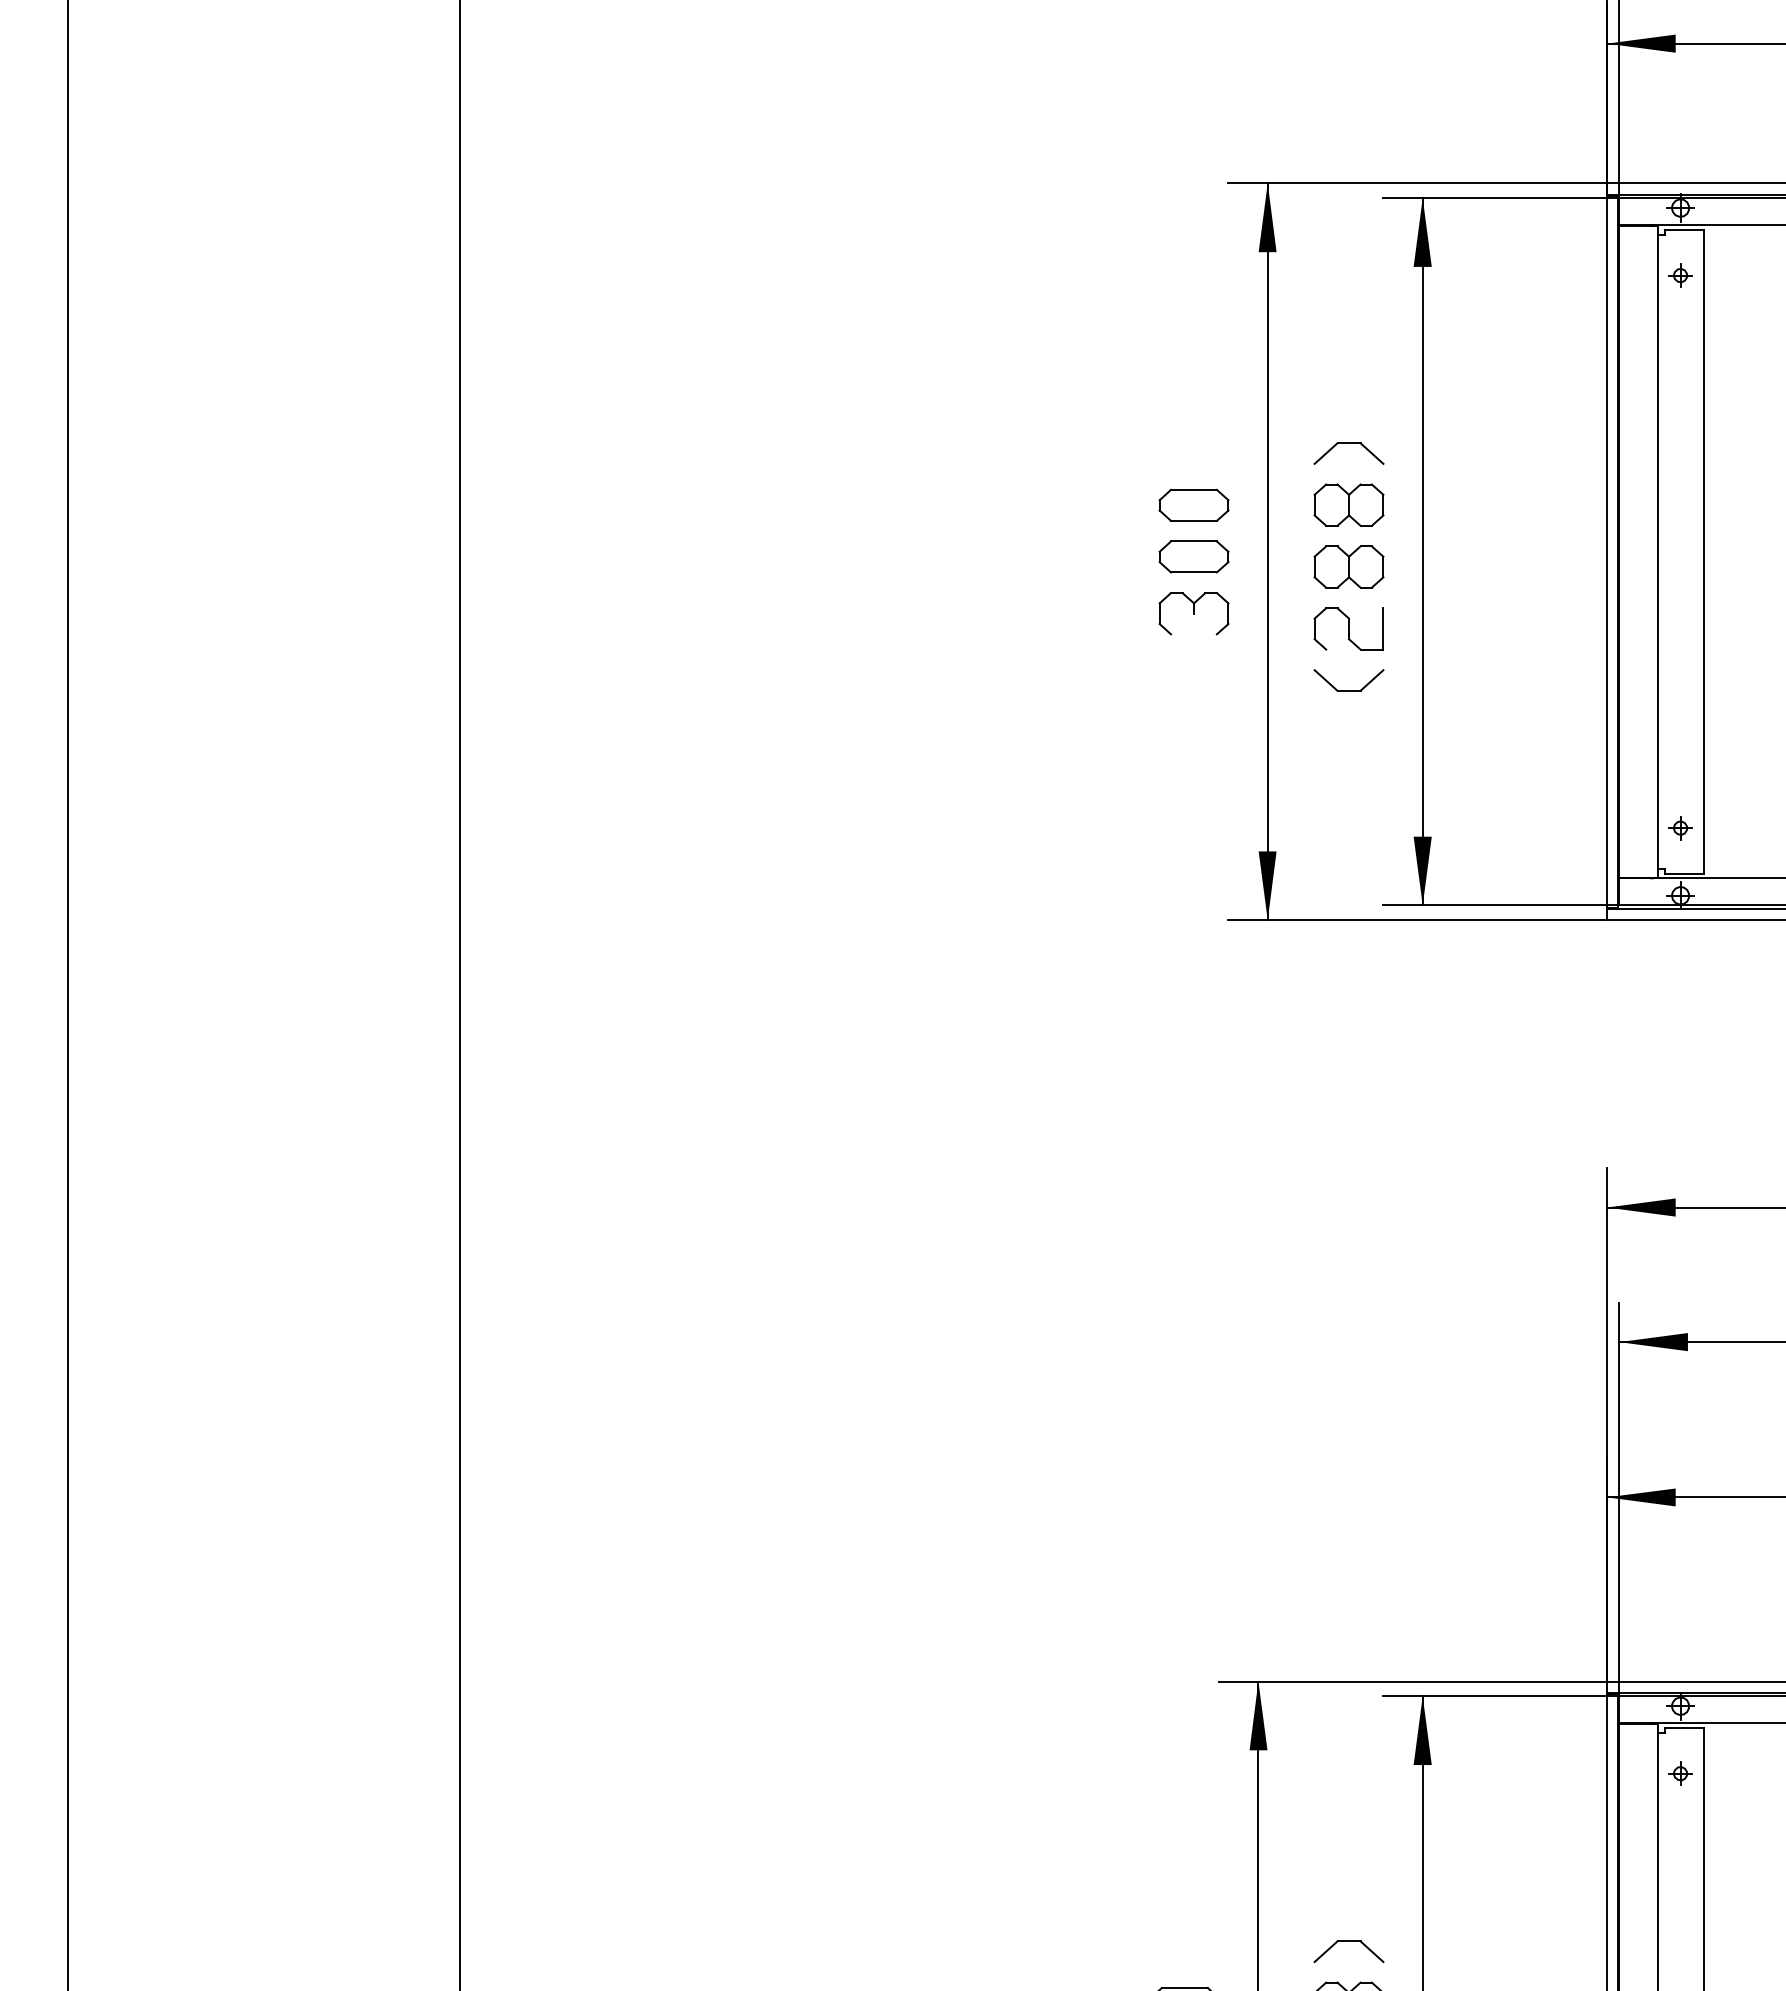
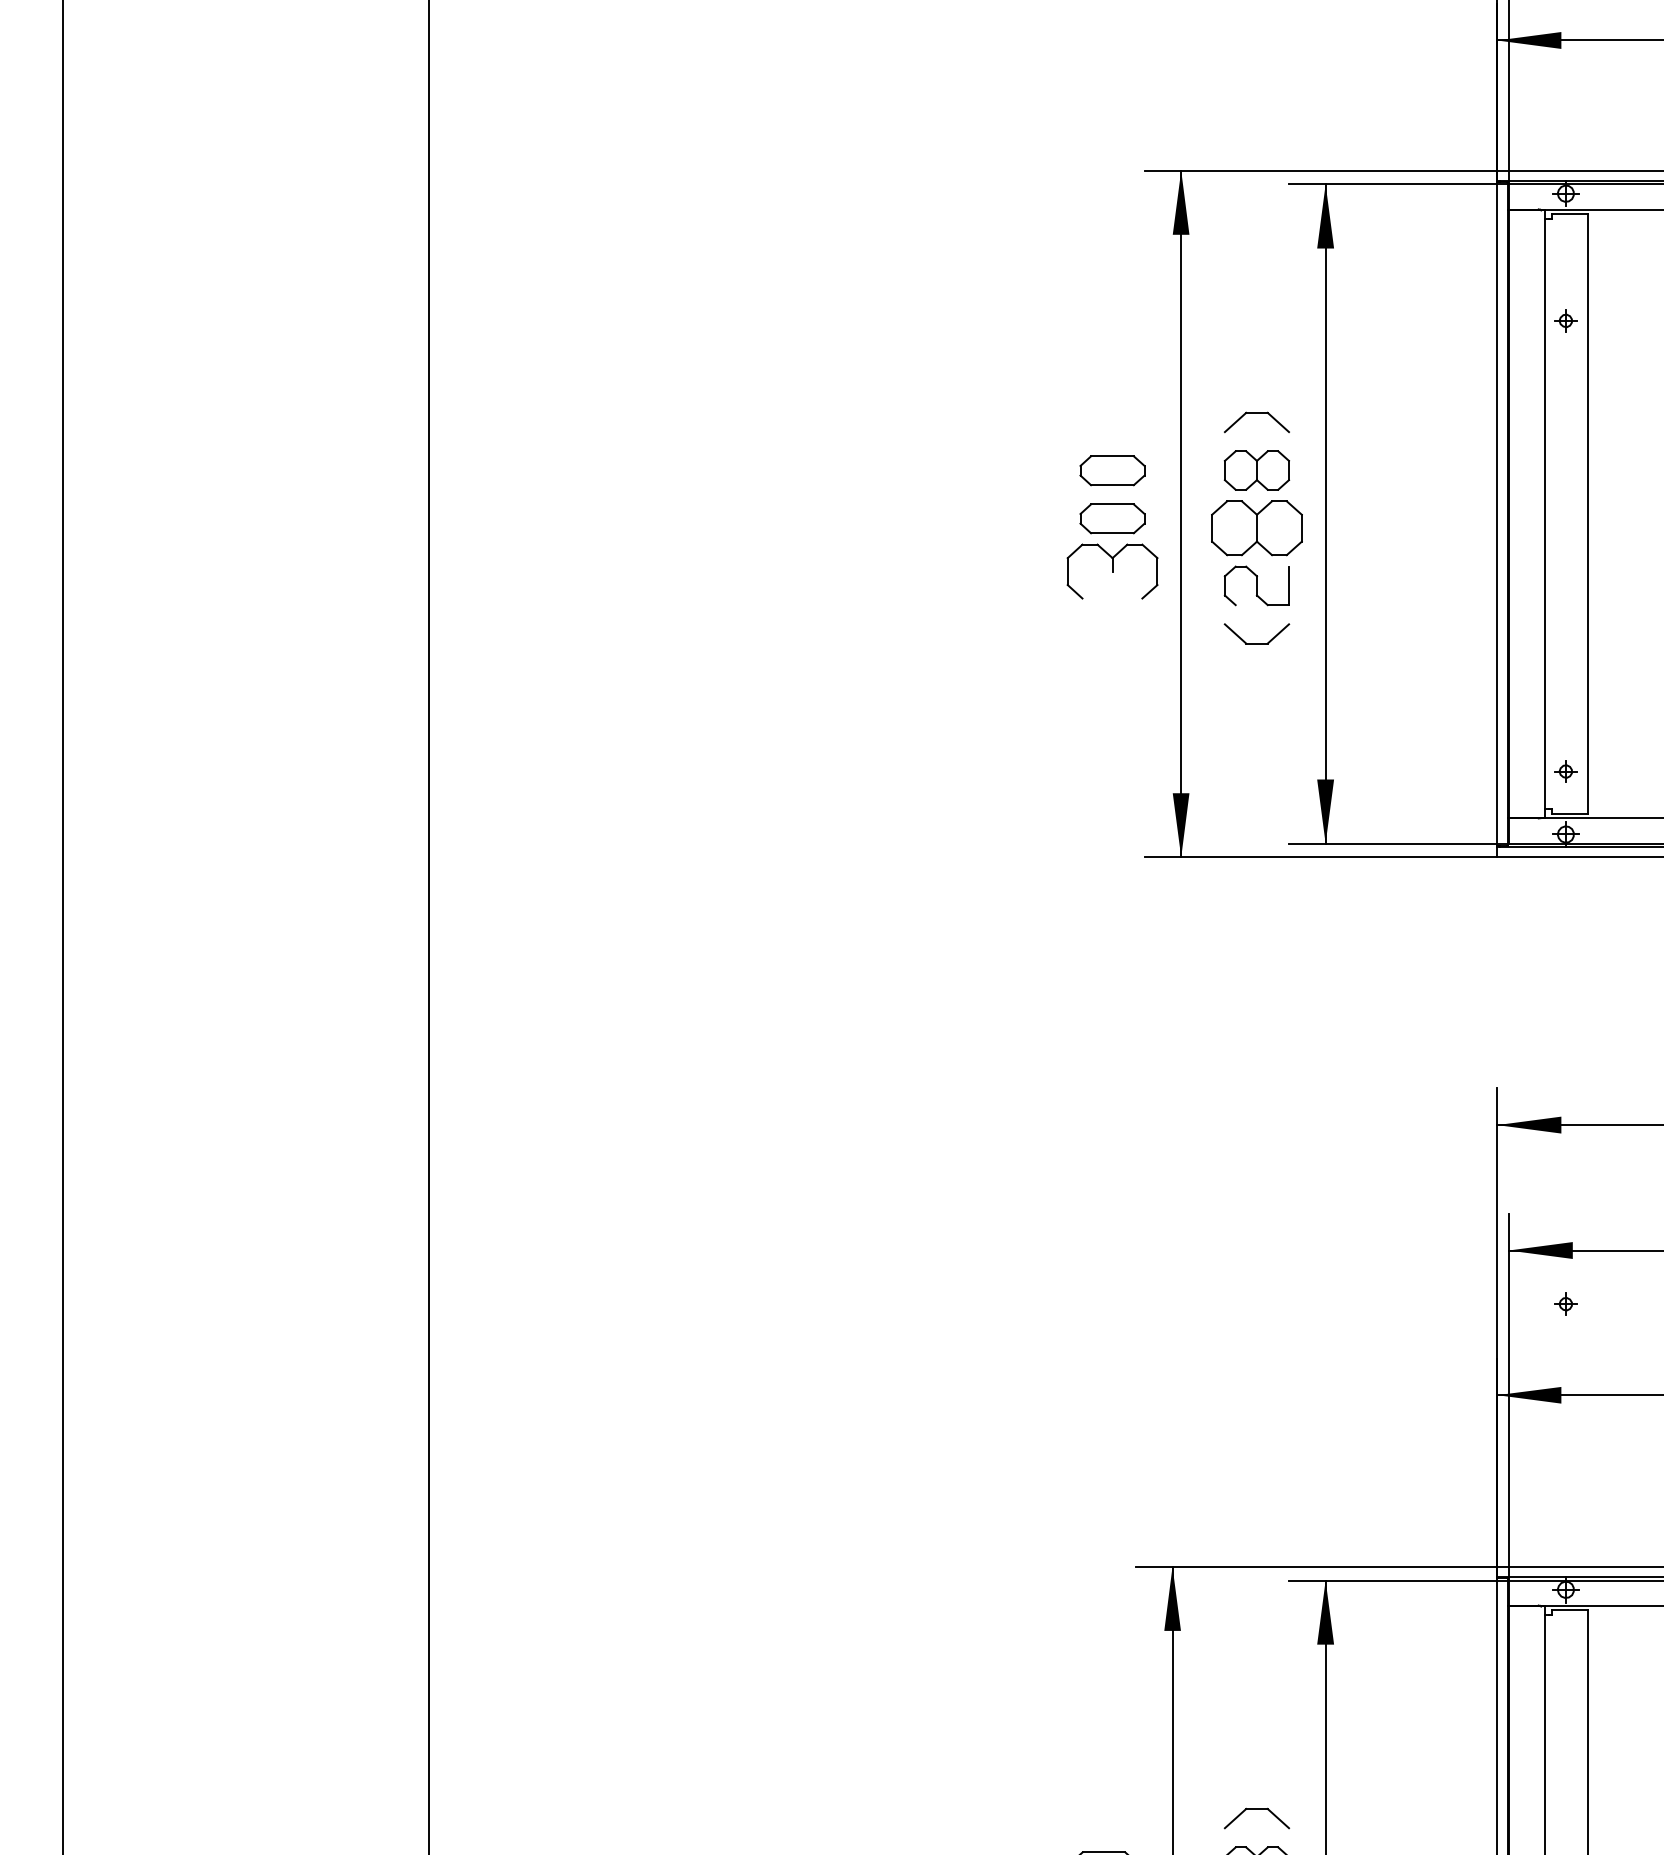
part: (1680, 275) -> (1565, 320), moved
part: (1348, 566) -> (1256, 527), size x1.4
part: (1193, 613) -> (1112, 571), size x1.4
part: (1680, 1773) -> (1565, 1303), moved

